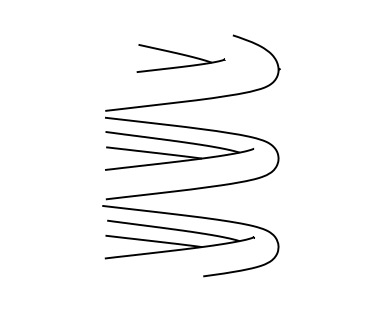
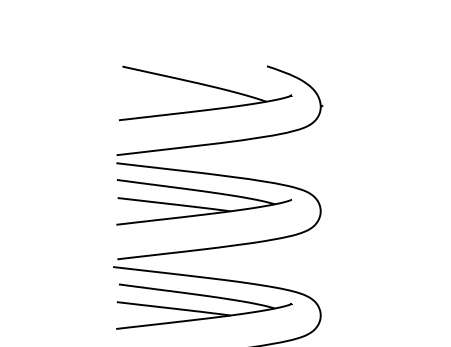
part: (180, 58) -> (205, 93), size x1.67

